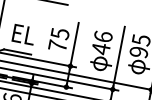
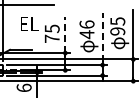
text: (24, 33) -> (29, 23), moved
line: (74, 44) -> (65, 35), solid -> dashed
line: (119, 56) -> (102, 37), solid -> dashed

